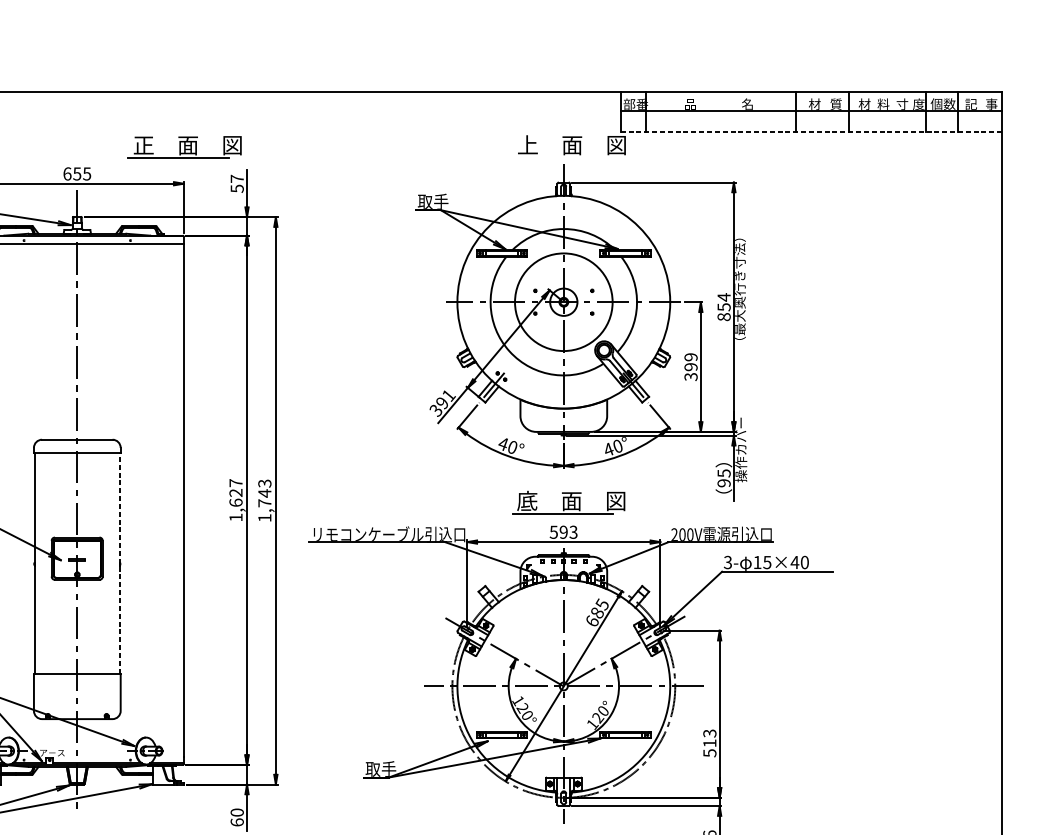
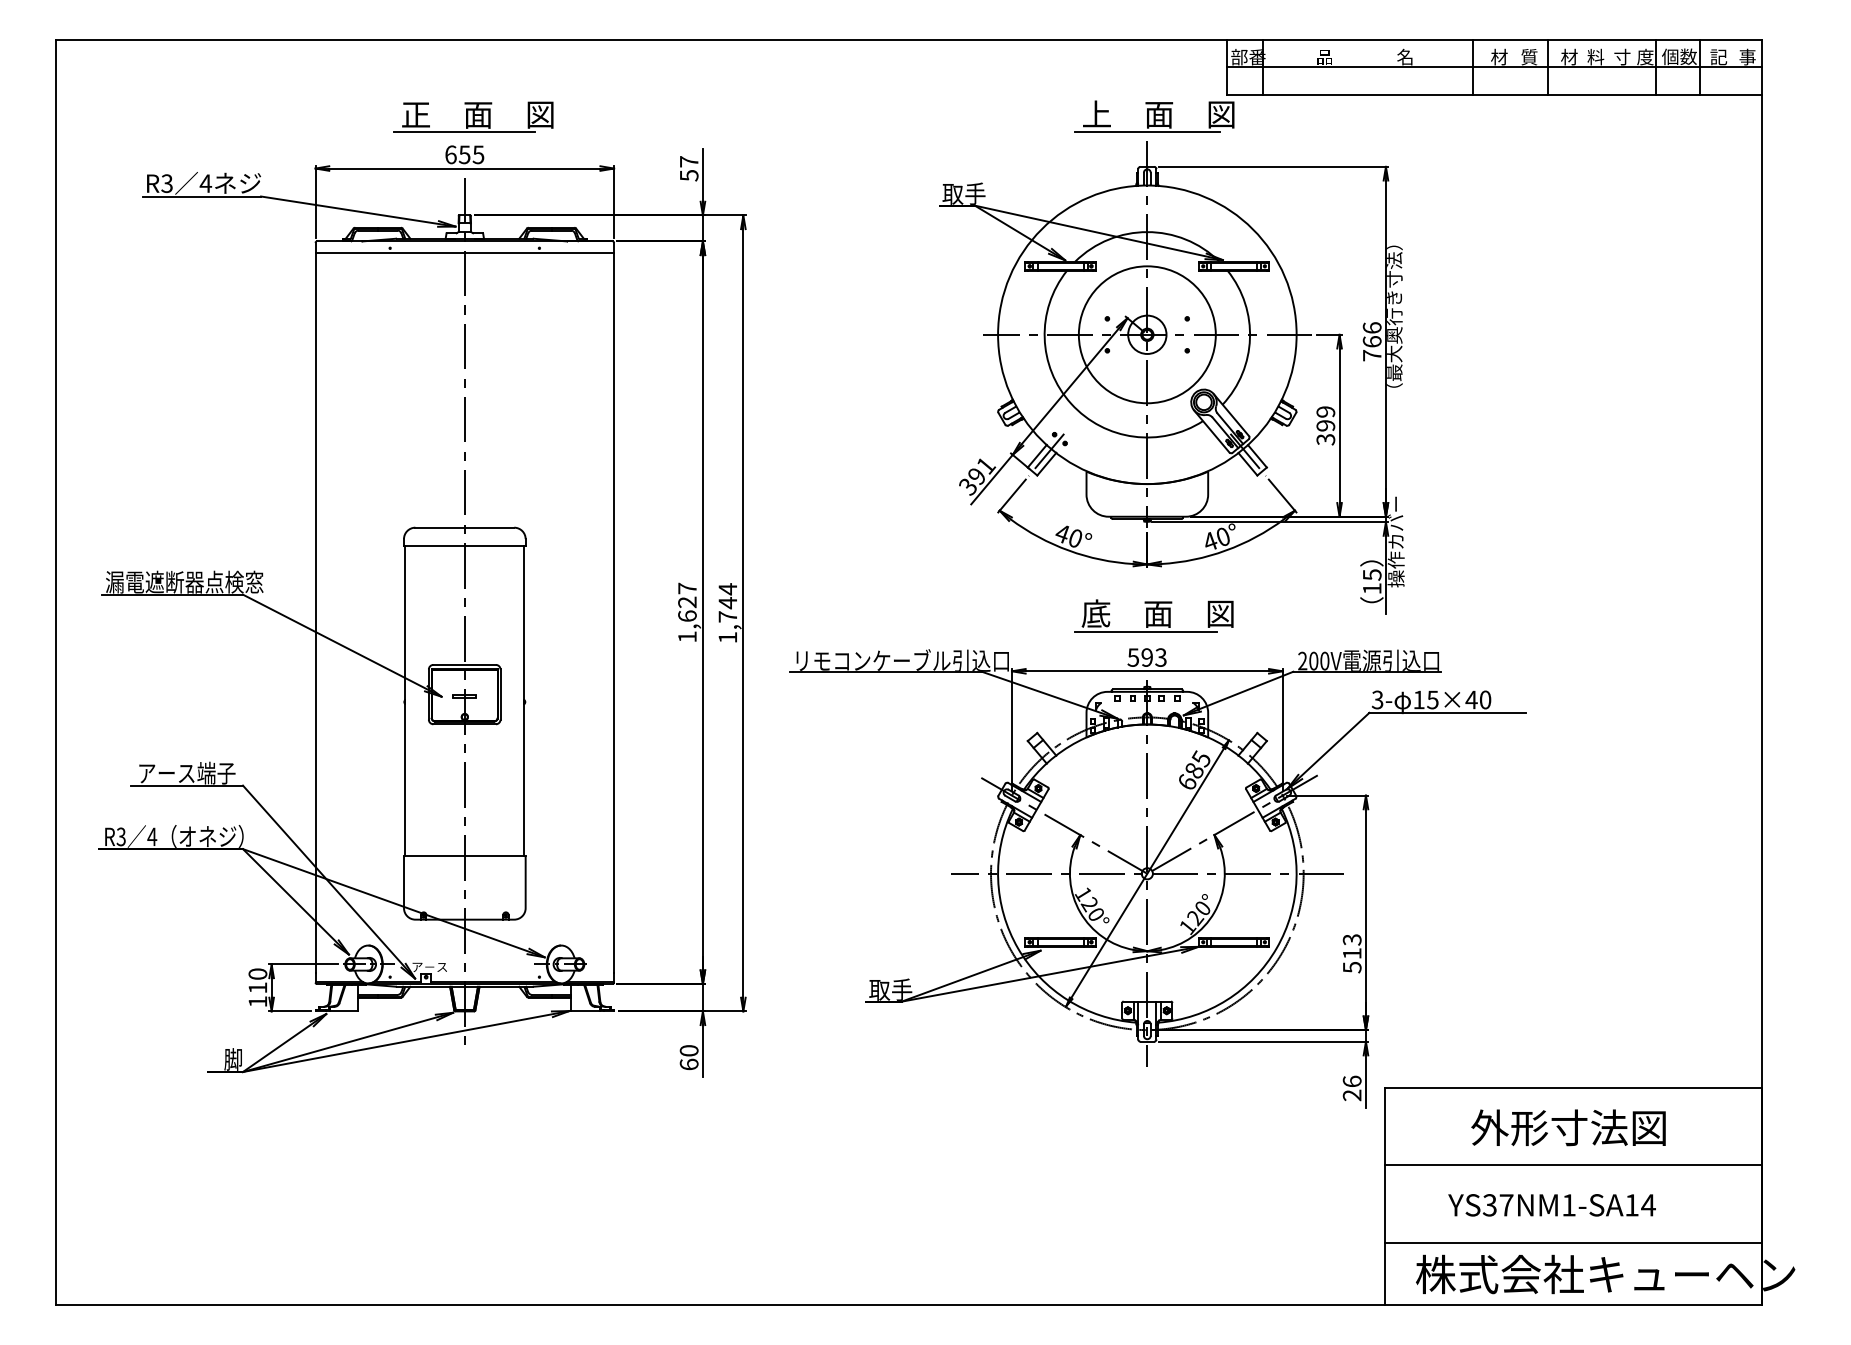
line: (811, 131) -> (1495, 95), dashed -> solid
part: (184, 146) -> (473, 116), moved
line: (563, 158) -> (1147, 132), added
text: (723, 307) -> (1371, 341), 854 -> 766
text: (264, 483) -> (727, 589), 1,743 -> 1,744
text: (723, 483) -> (1371, 588), 95 -> 15
line: (119, 562) -> (524, 700), dashed -> solid

